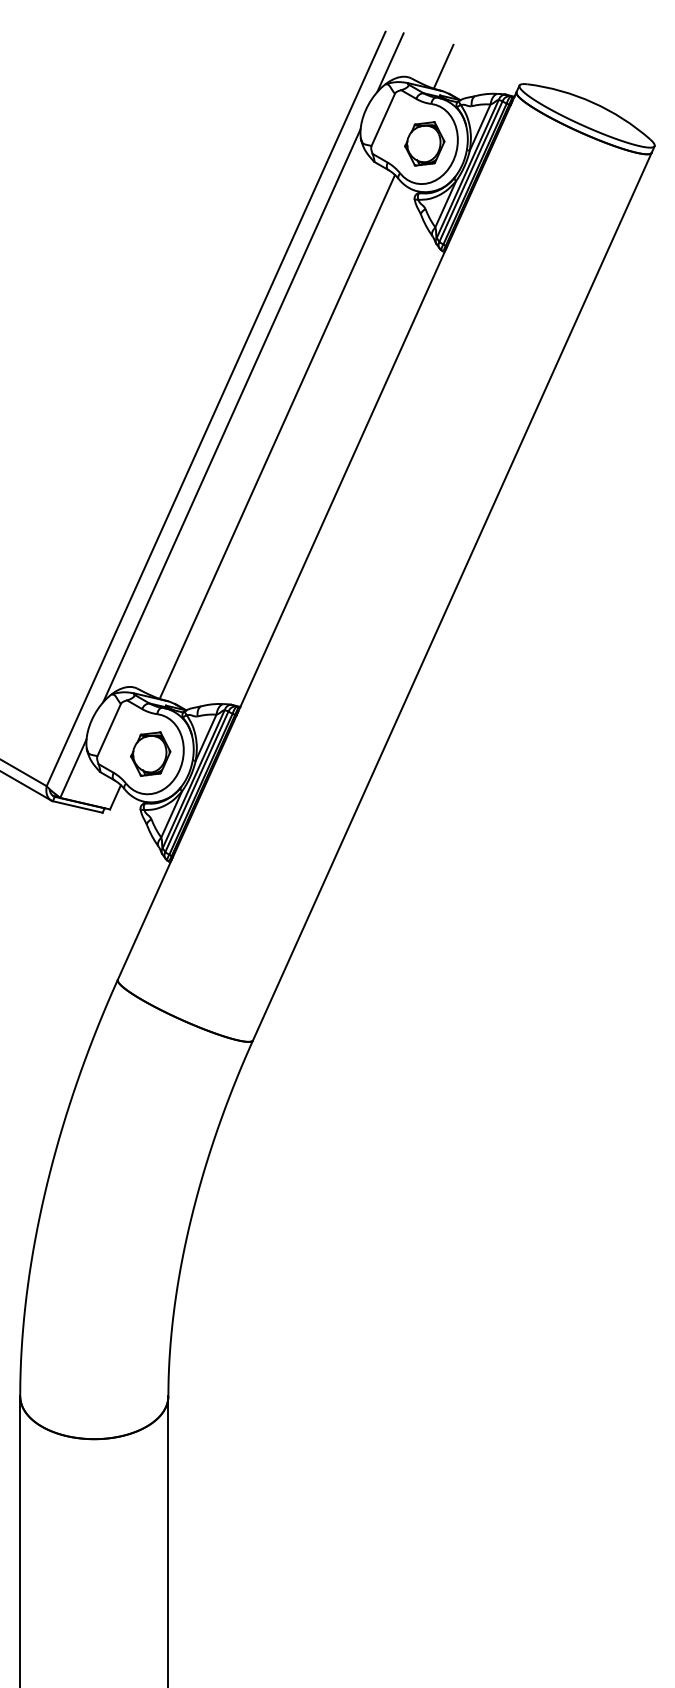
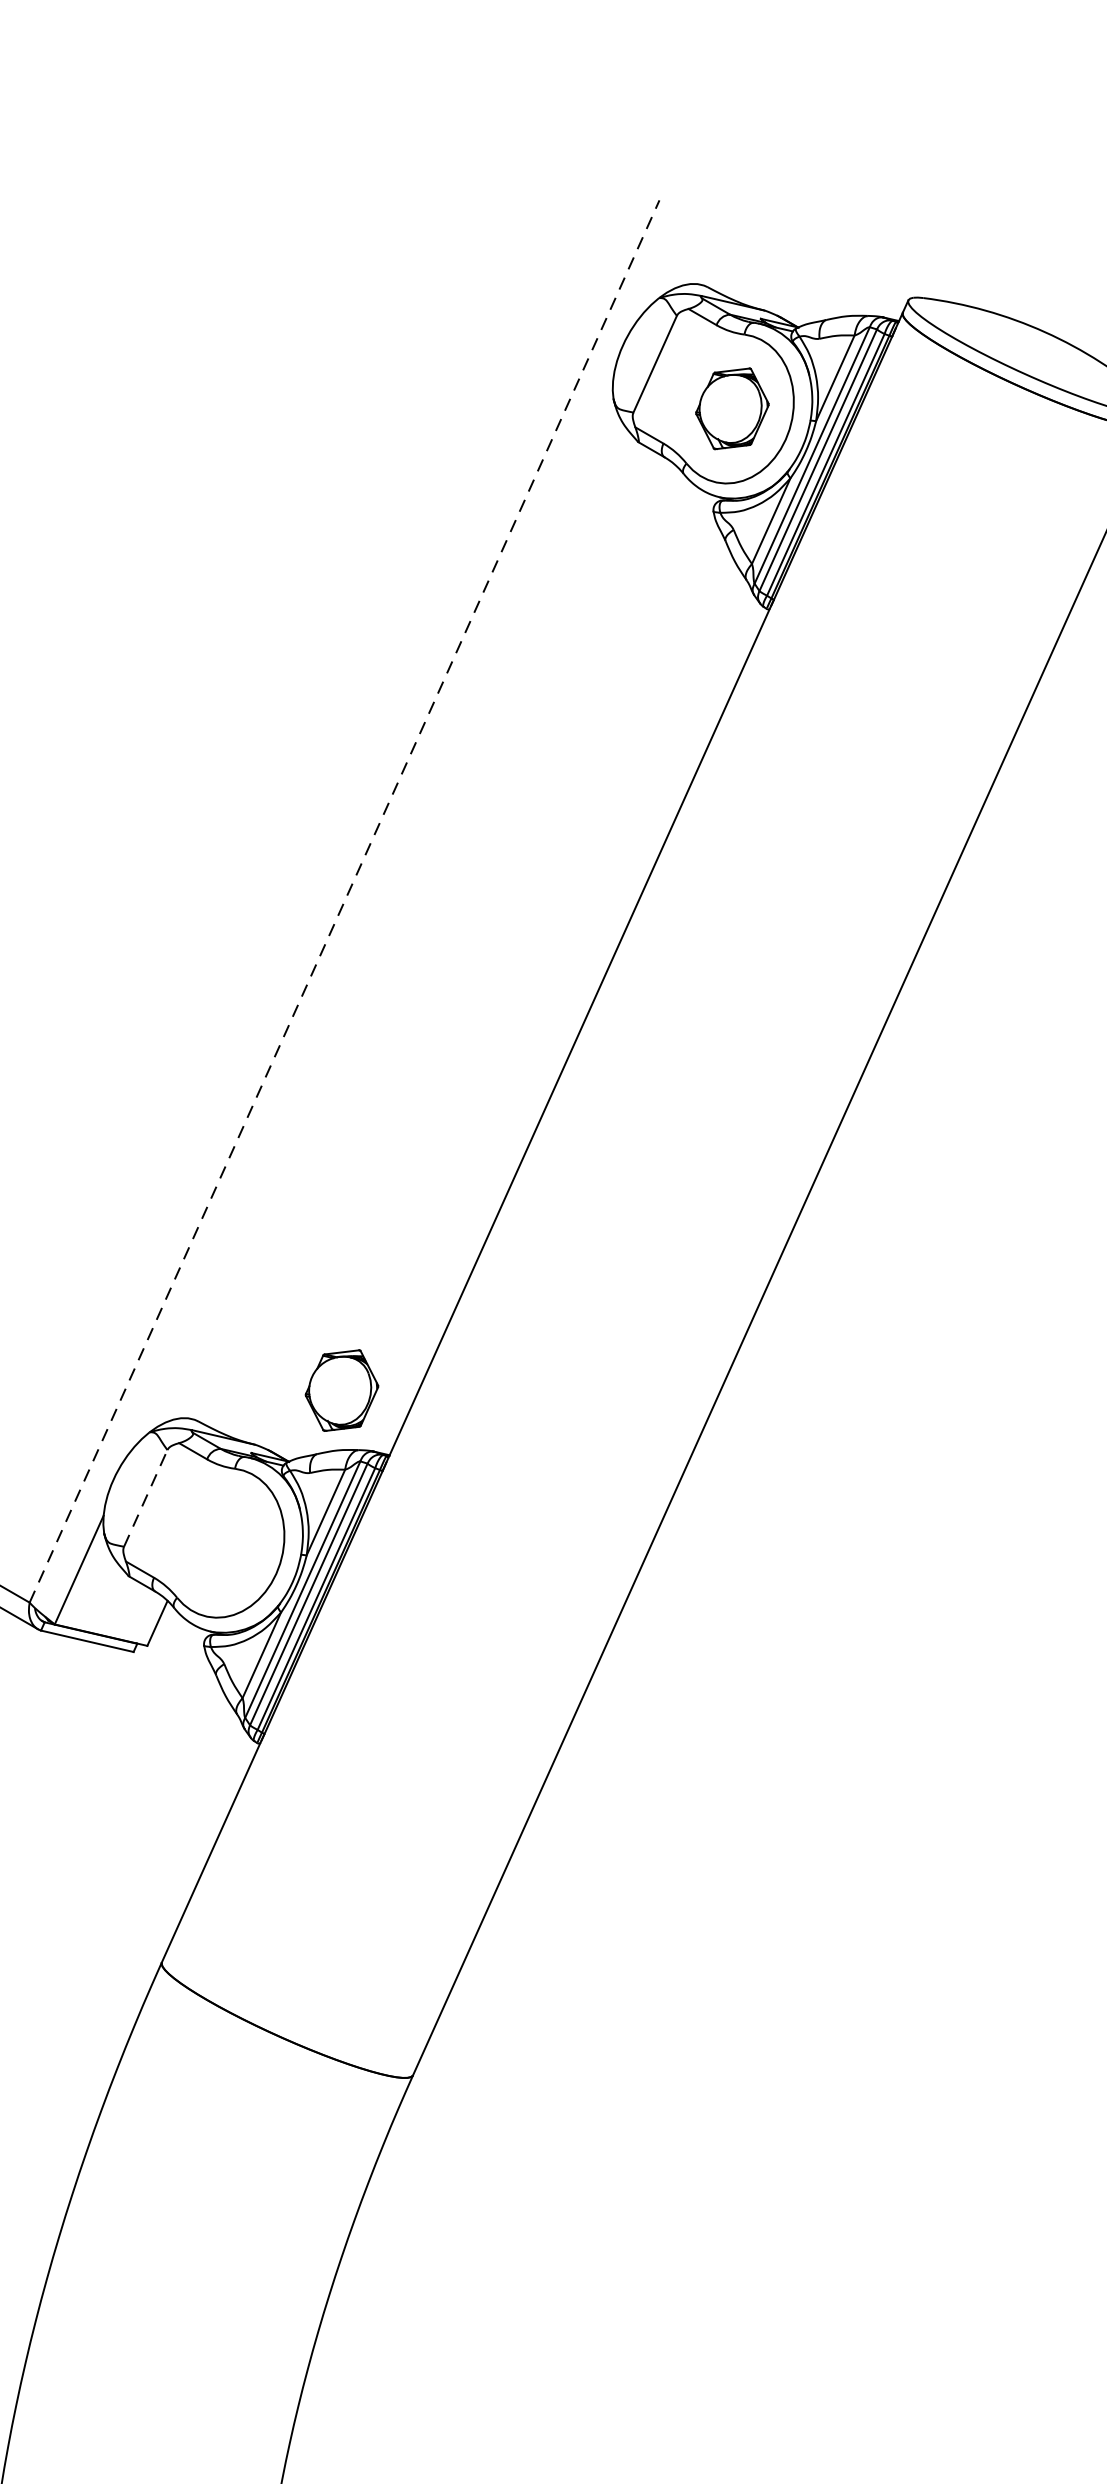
line: (390, 62) -> (668, 257), removed
line: (443, 66) -> (767, 264), removed
line: (216, 408) -> (345, 900), solid -> dashed
line: (231, 415) -> (373, 913), removed
line: (277, 436) -> (458, 952), removed
line: (109, 730) -> (146, 1499), solid -> dashed
part: (150, 753) -> (341, 1389), moved

